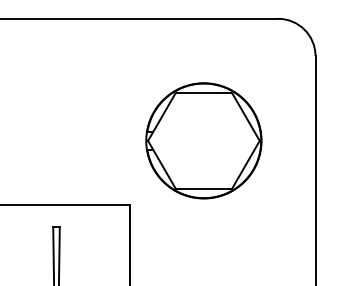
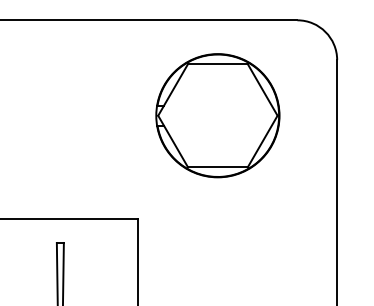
part: (203, 140) -> (217, 115), moved

